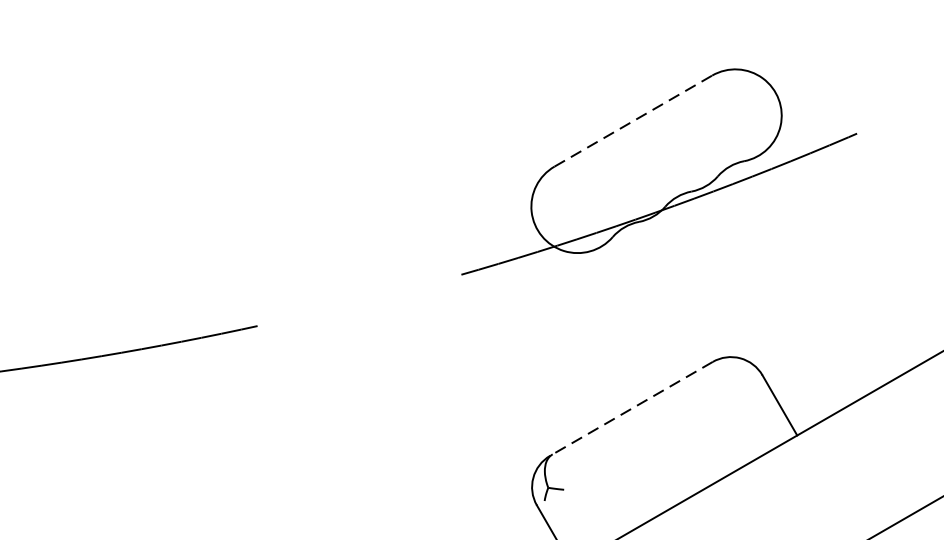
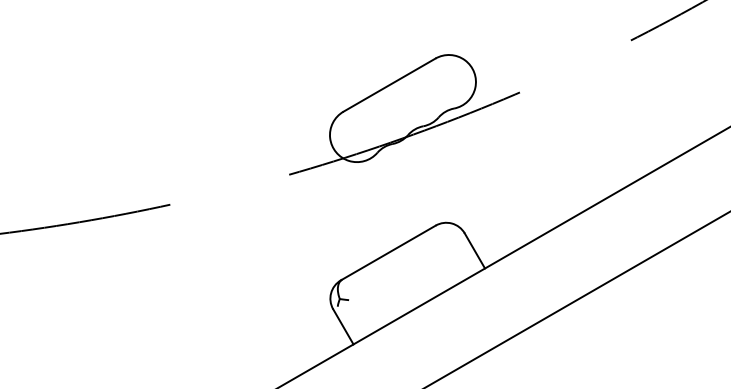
line: (633, 119) -> (389, 84), dashed -> solid
line: (631, 408) -> (388, 252), dashed -> solid

